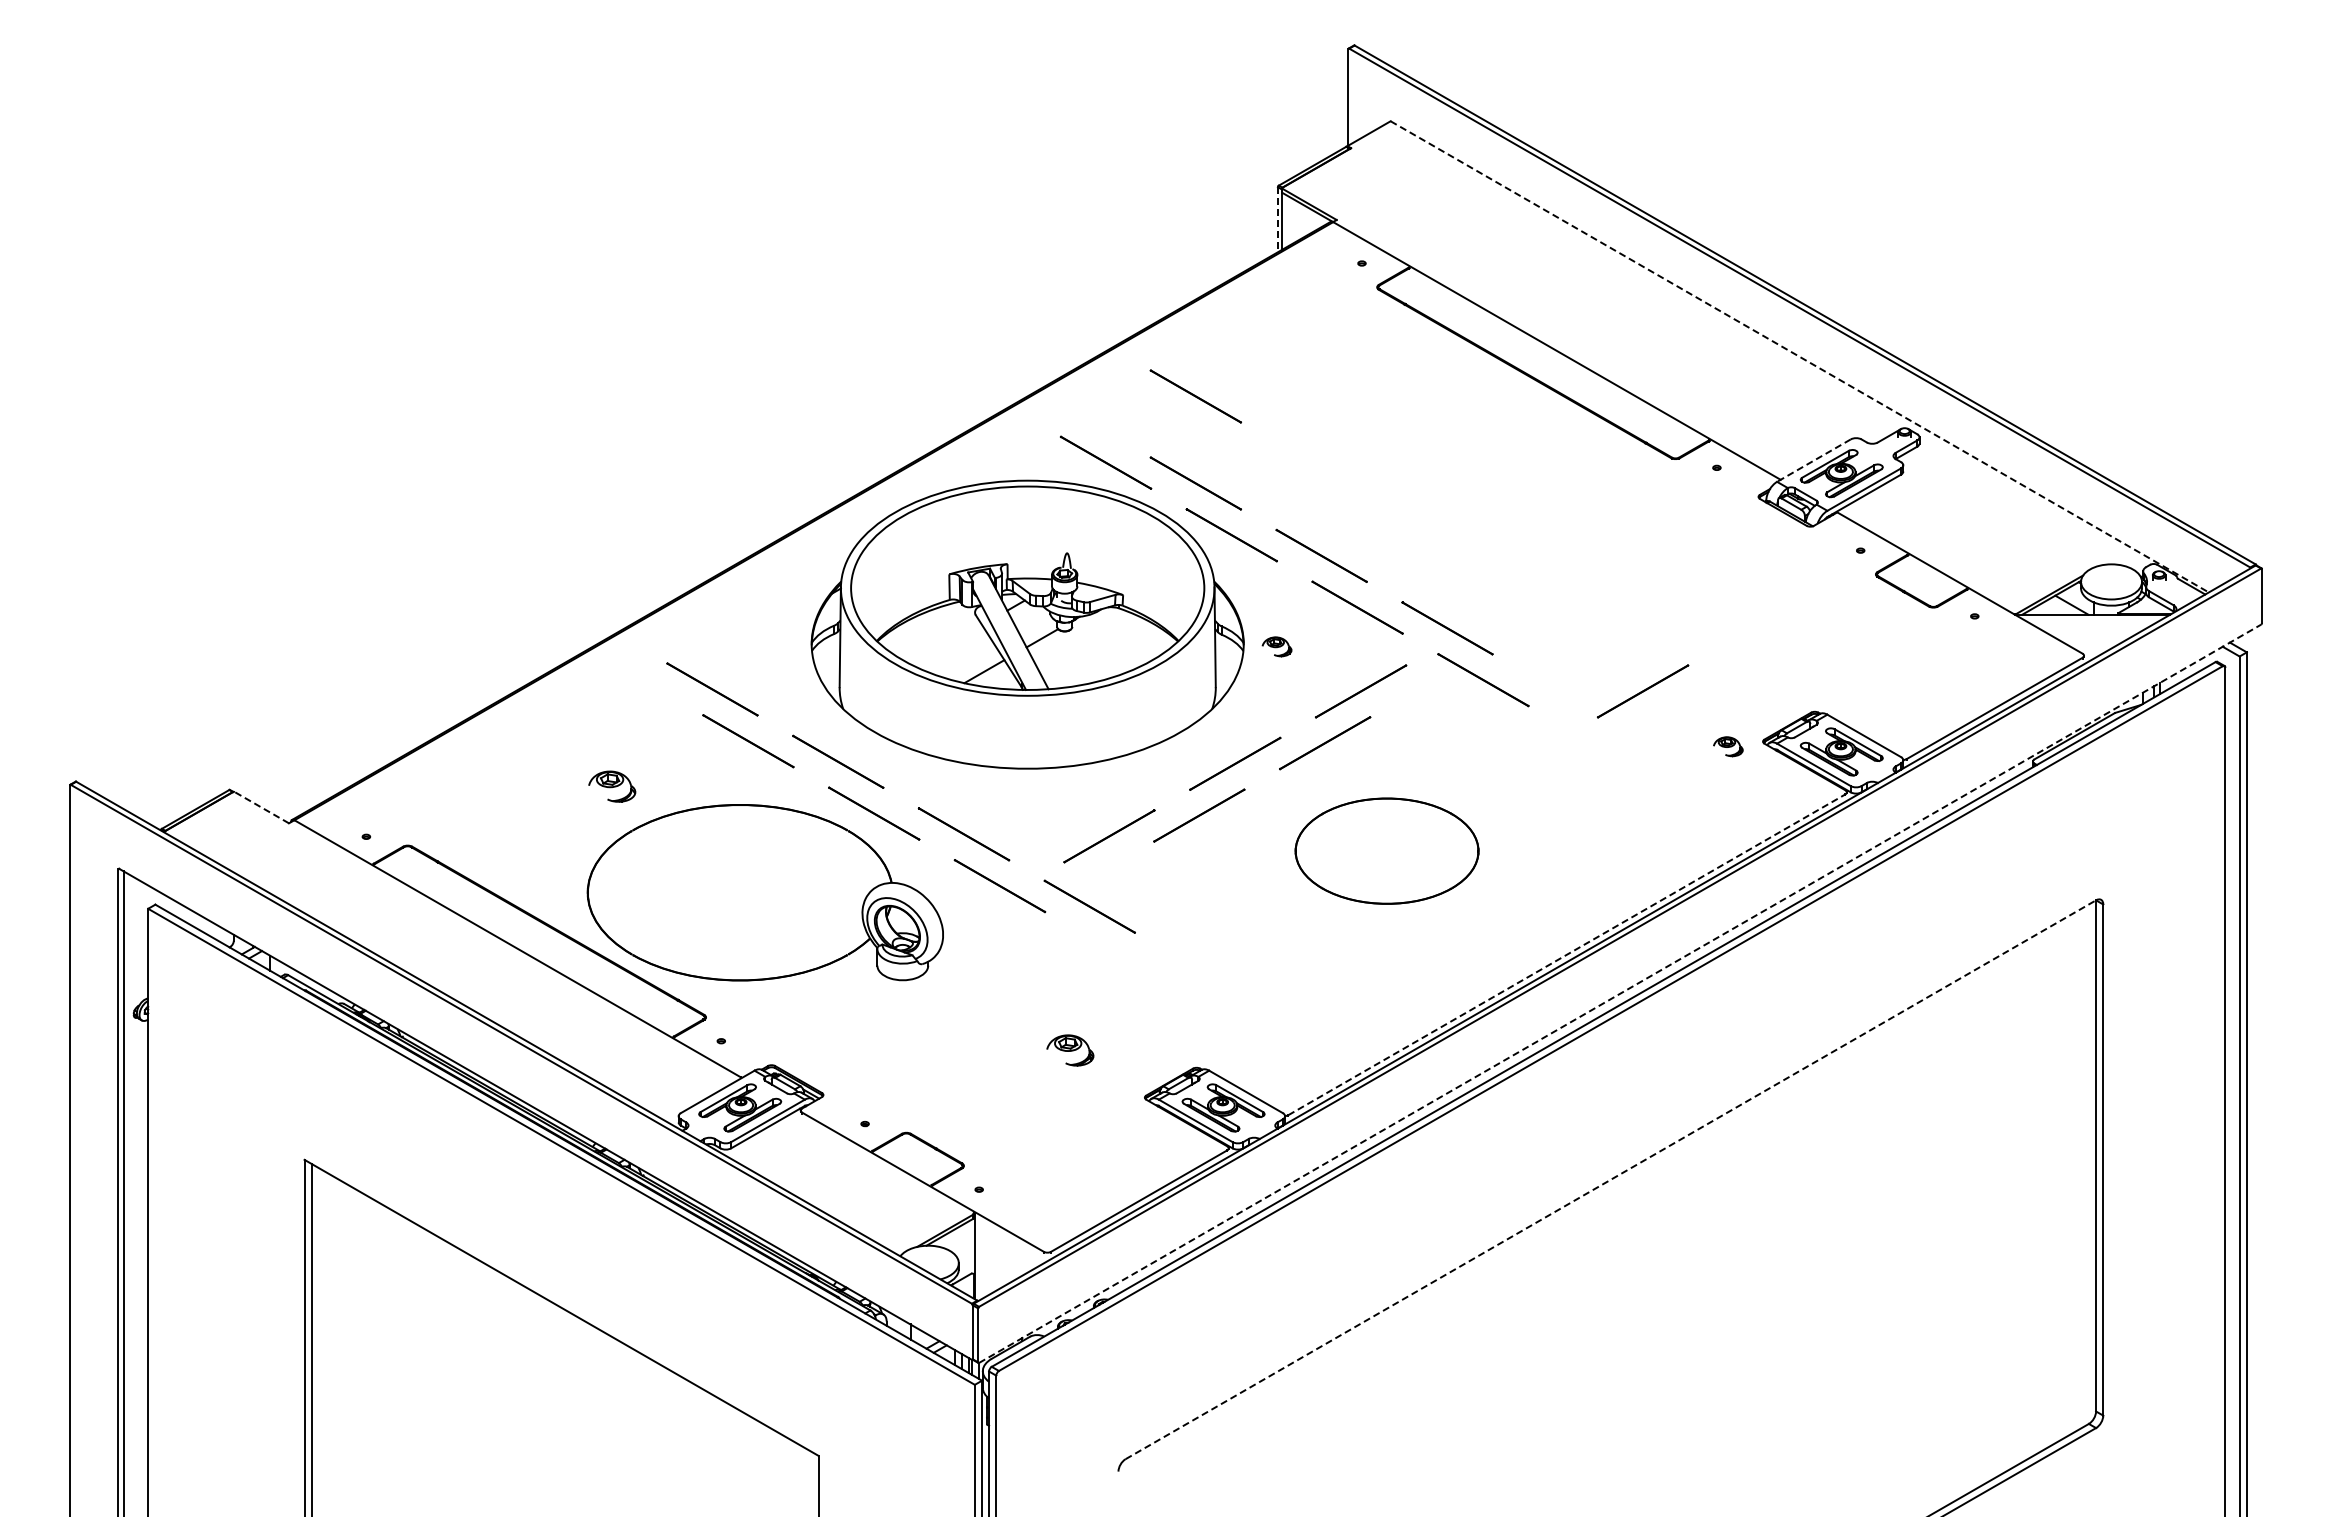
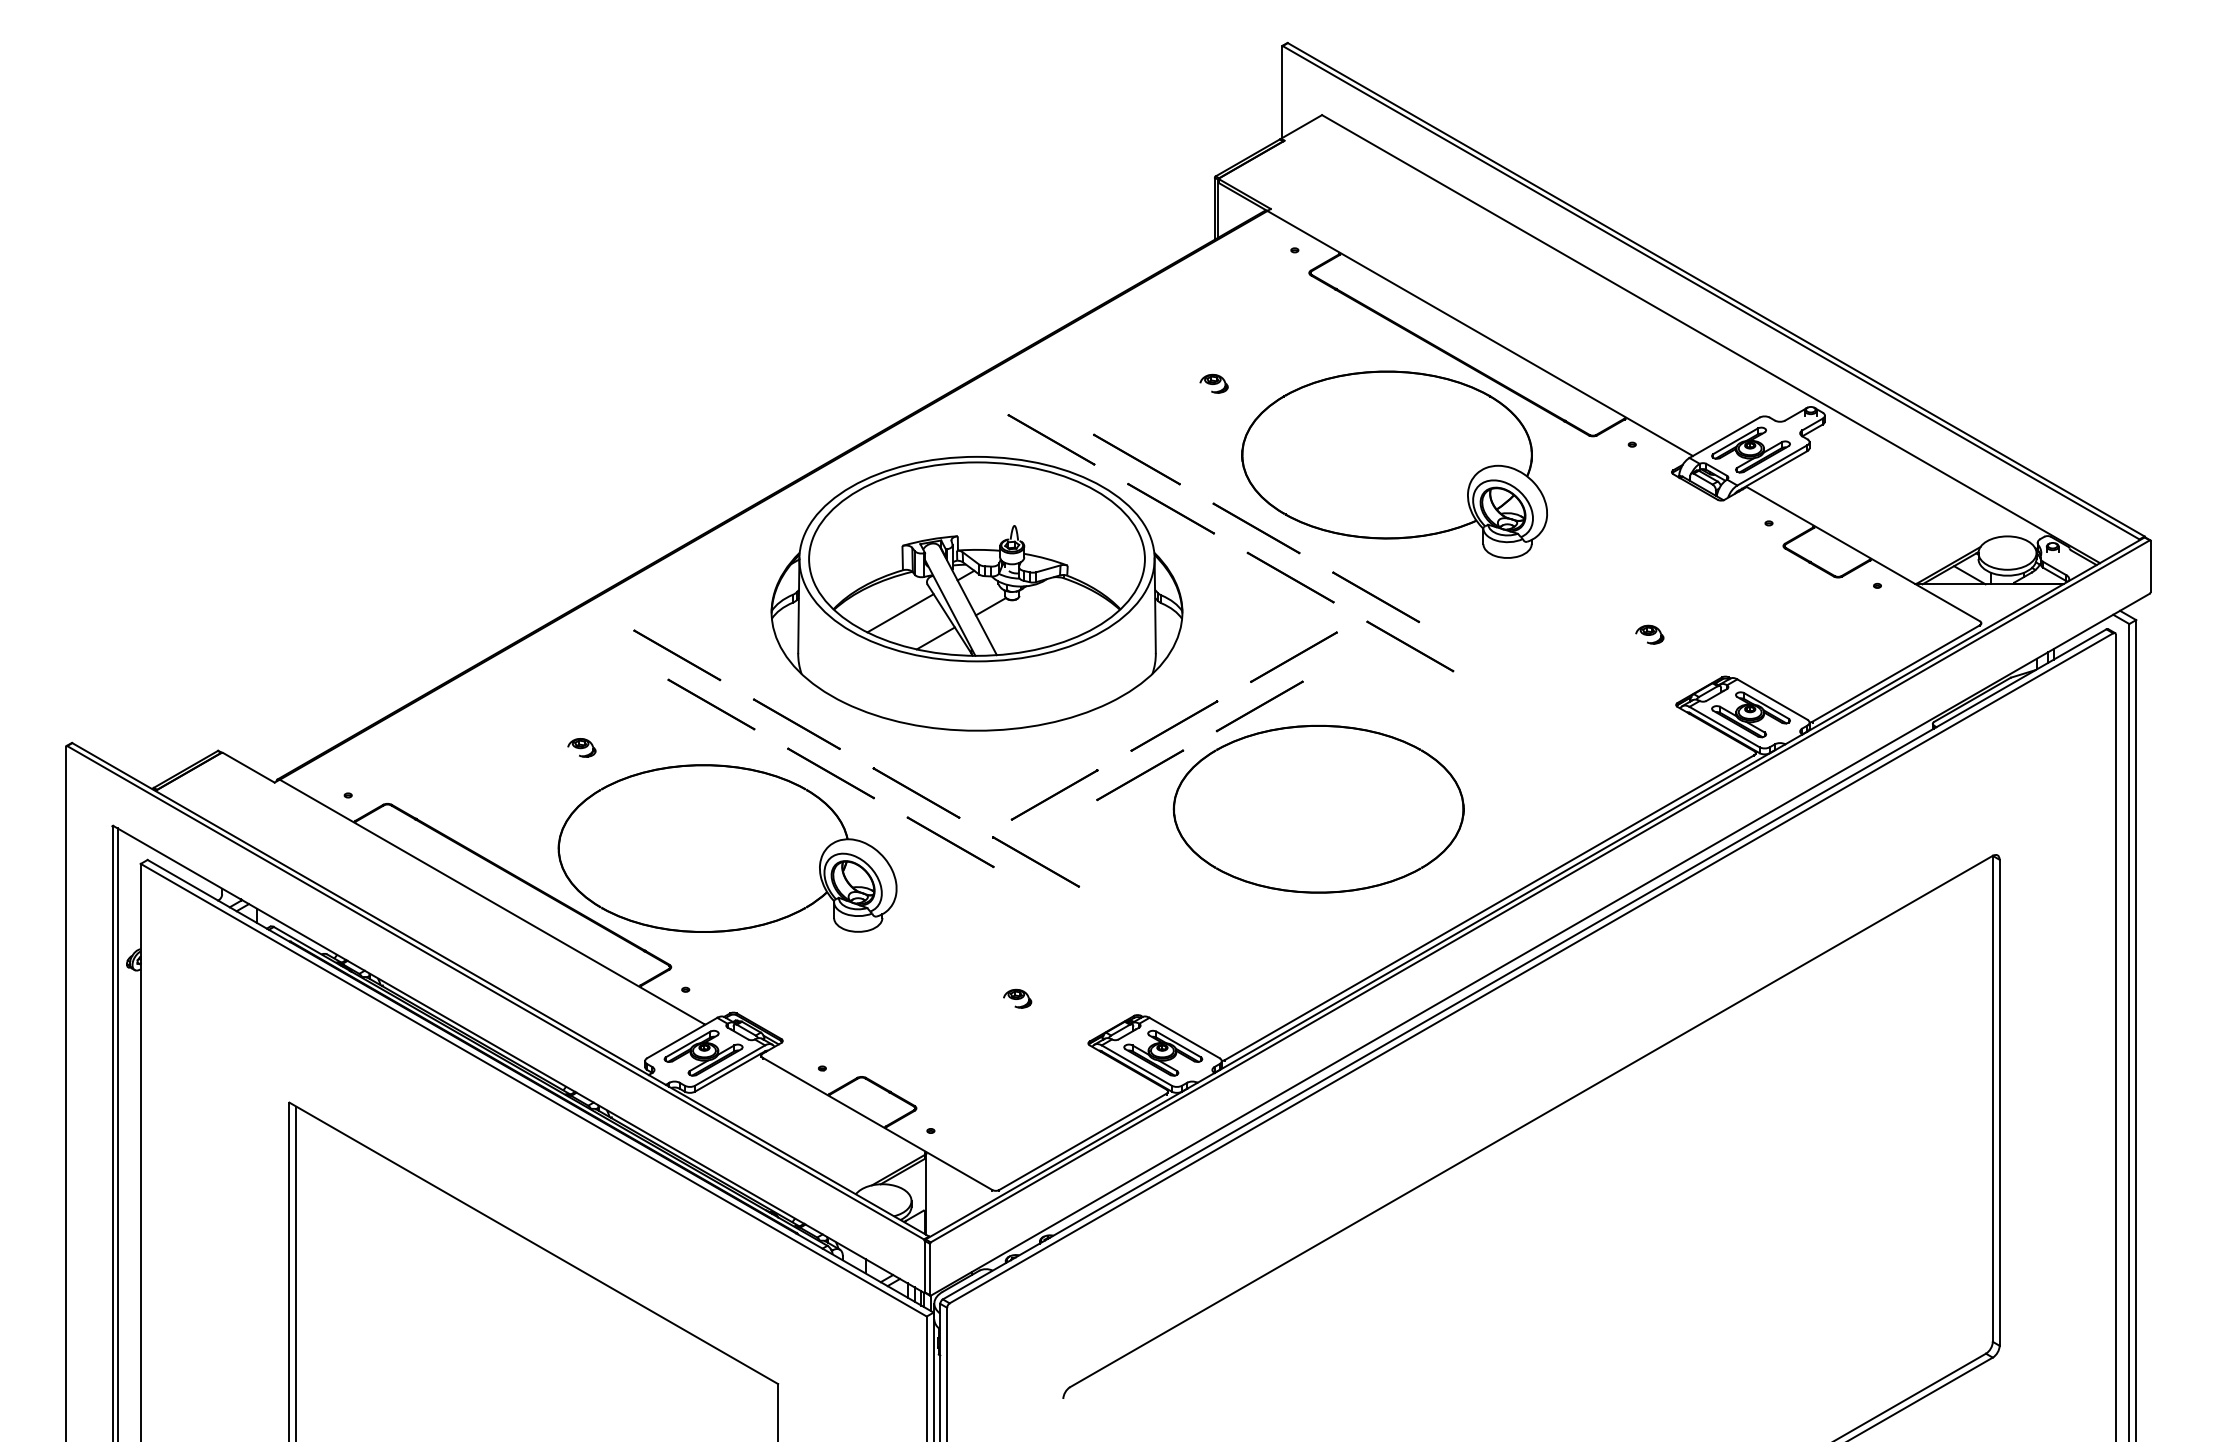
line: (1277, 219) -> (1214, 208), dashed -> solid
line: (1800, 357) -> (1711, 339), dashed -> solid
line: (1195, 396) -> (1136, 376), removed
line: (1813, 460) -> (1724, 437), dashed -> solid
part: (1466, 488) -> (1394, 464), added
line: (947, 645) -> (900, 613), added
part: (1276, 646) -> (1213, 383), moved
line: (1643, 691) -> (1562, 657), removed
part: (1728, 746) -> (1649, 634), moved
part: (611, 786) -> (581, 747), size x0.62
line: (261, 807) -> (248, 767), dashed -> solid
part: (1386, 850) -> (1318, 808), size x1.67
line: (1567, 954) -> (1490, 907), dashed -> solid
line: (1620, 993) -> (1540, 944), dashed -> solid
part: (1070, 1050) -> (1017, 998), size x0.62
line: (1610, 1179) -> (1531, 1121), dashed -> solid

